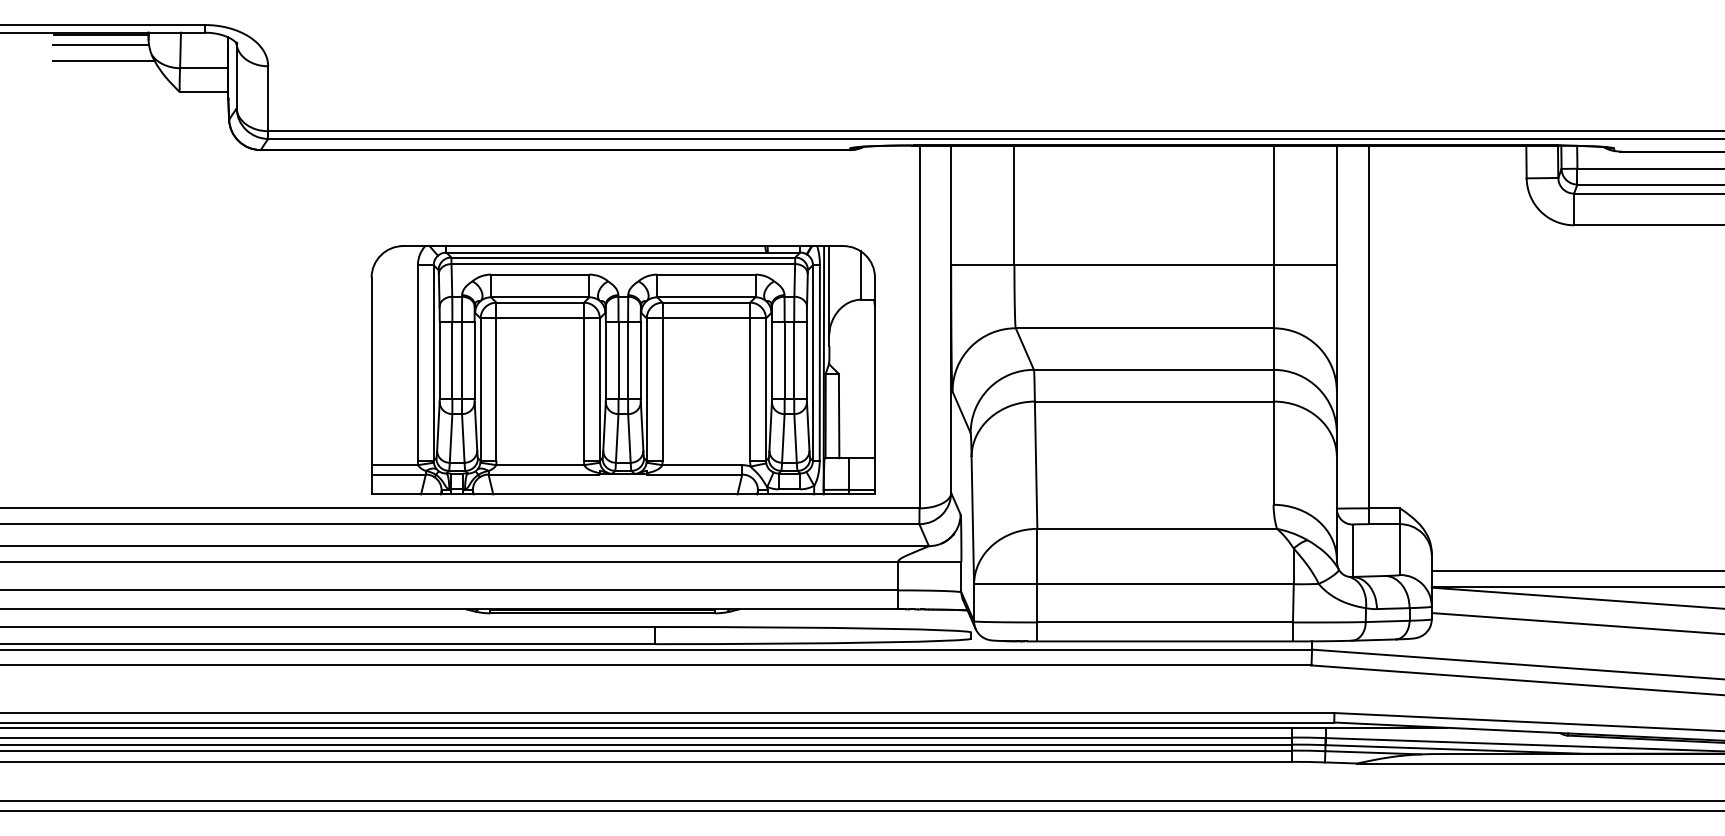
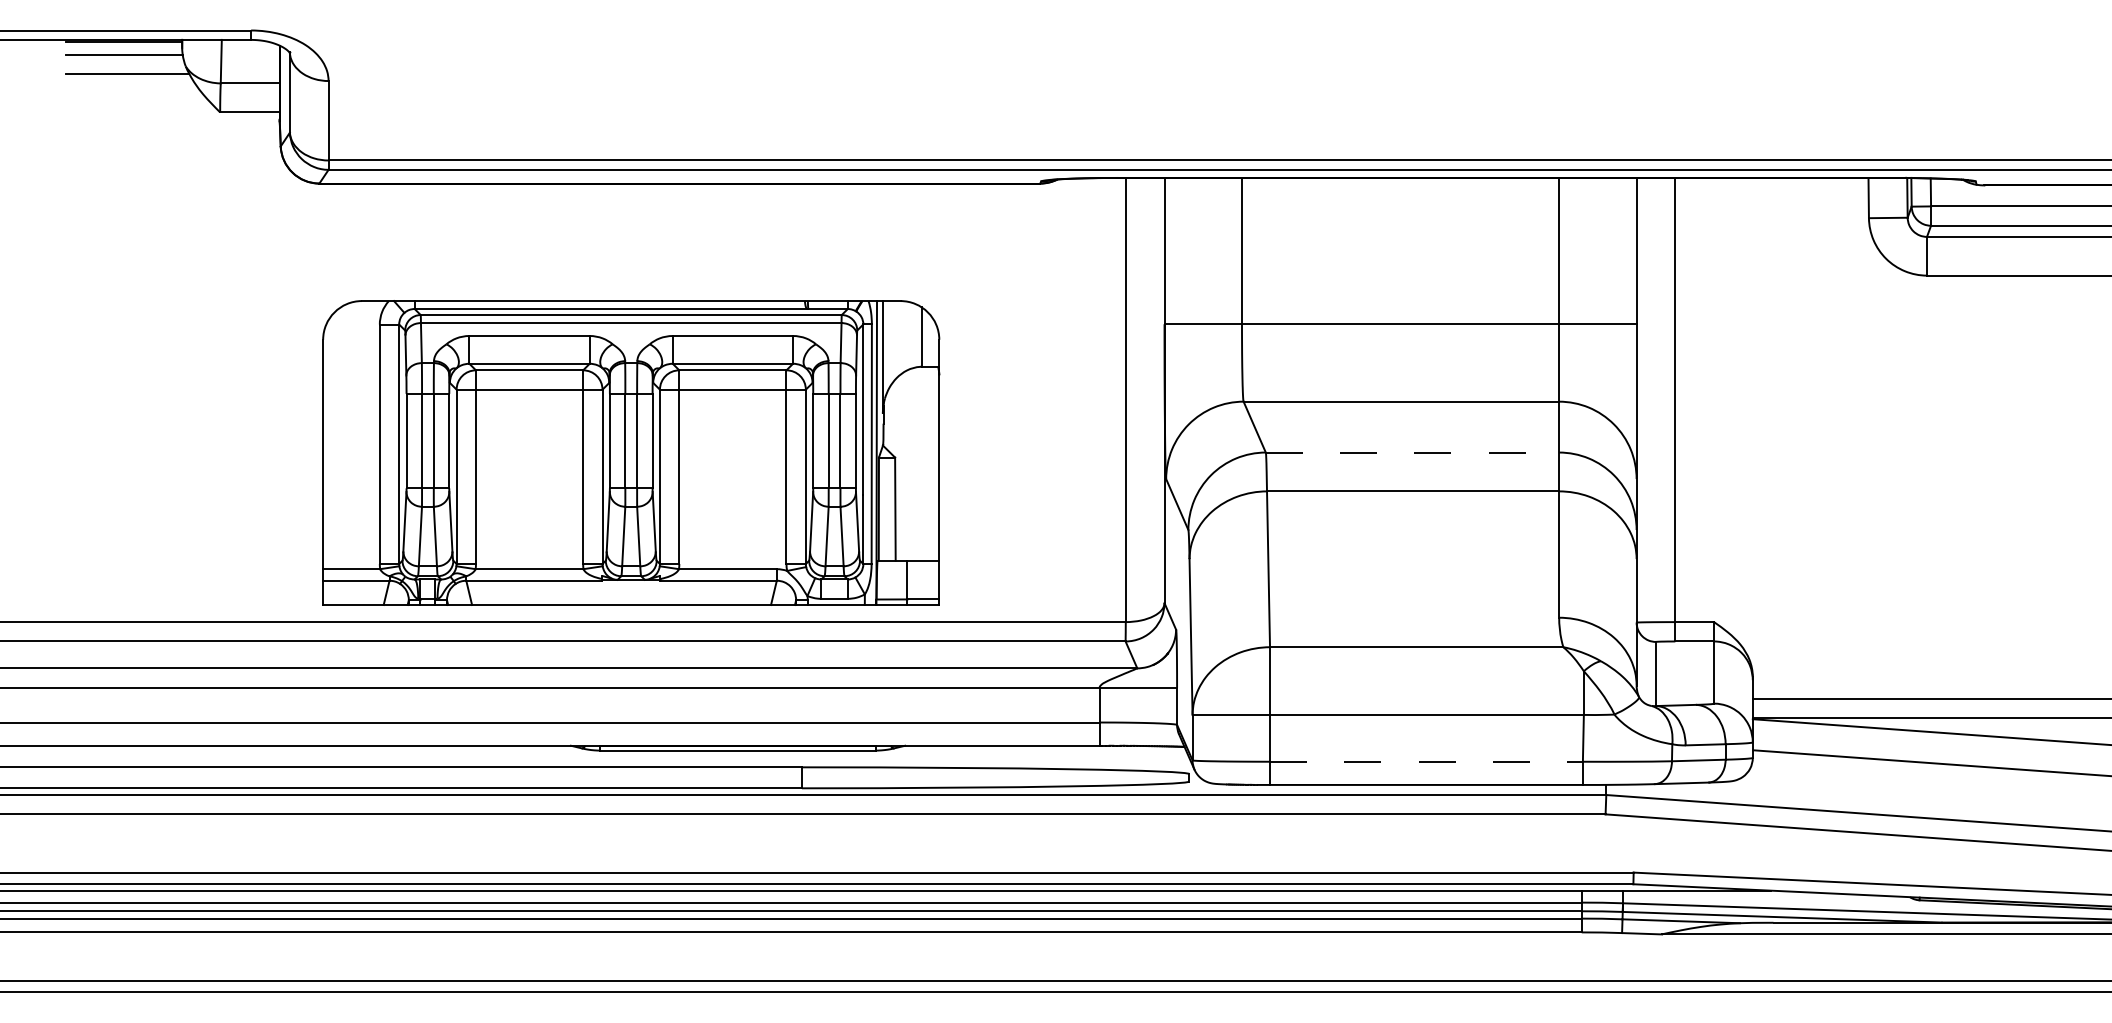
part: (623, 369) -> (631, 452), moved
line: (1153, 369) -> (1412, 452), solid -> dashed
line: (1165, 622) -> (1426, 761), solid -> dashed

